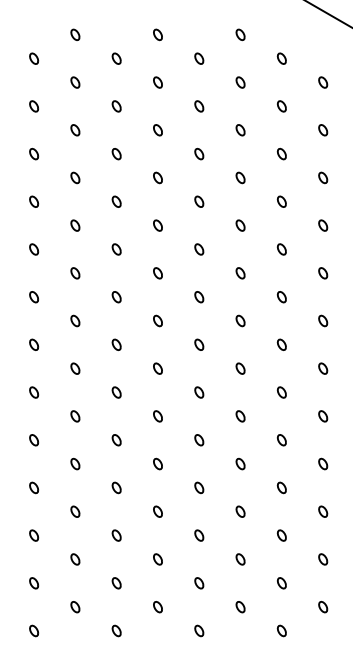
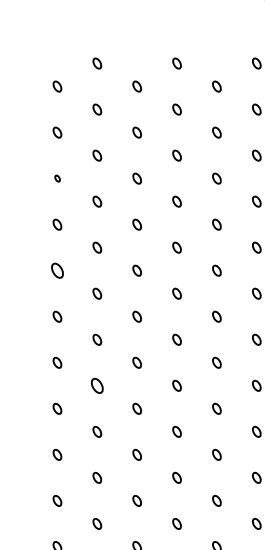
part: (34, 153) -> (57, 178), size x0.6
part: (33, 249) -> (56, 270), size x1.4
part: (75, 368) -> (97, 385), size x1.4

